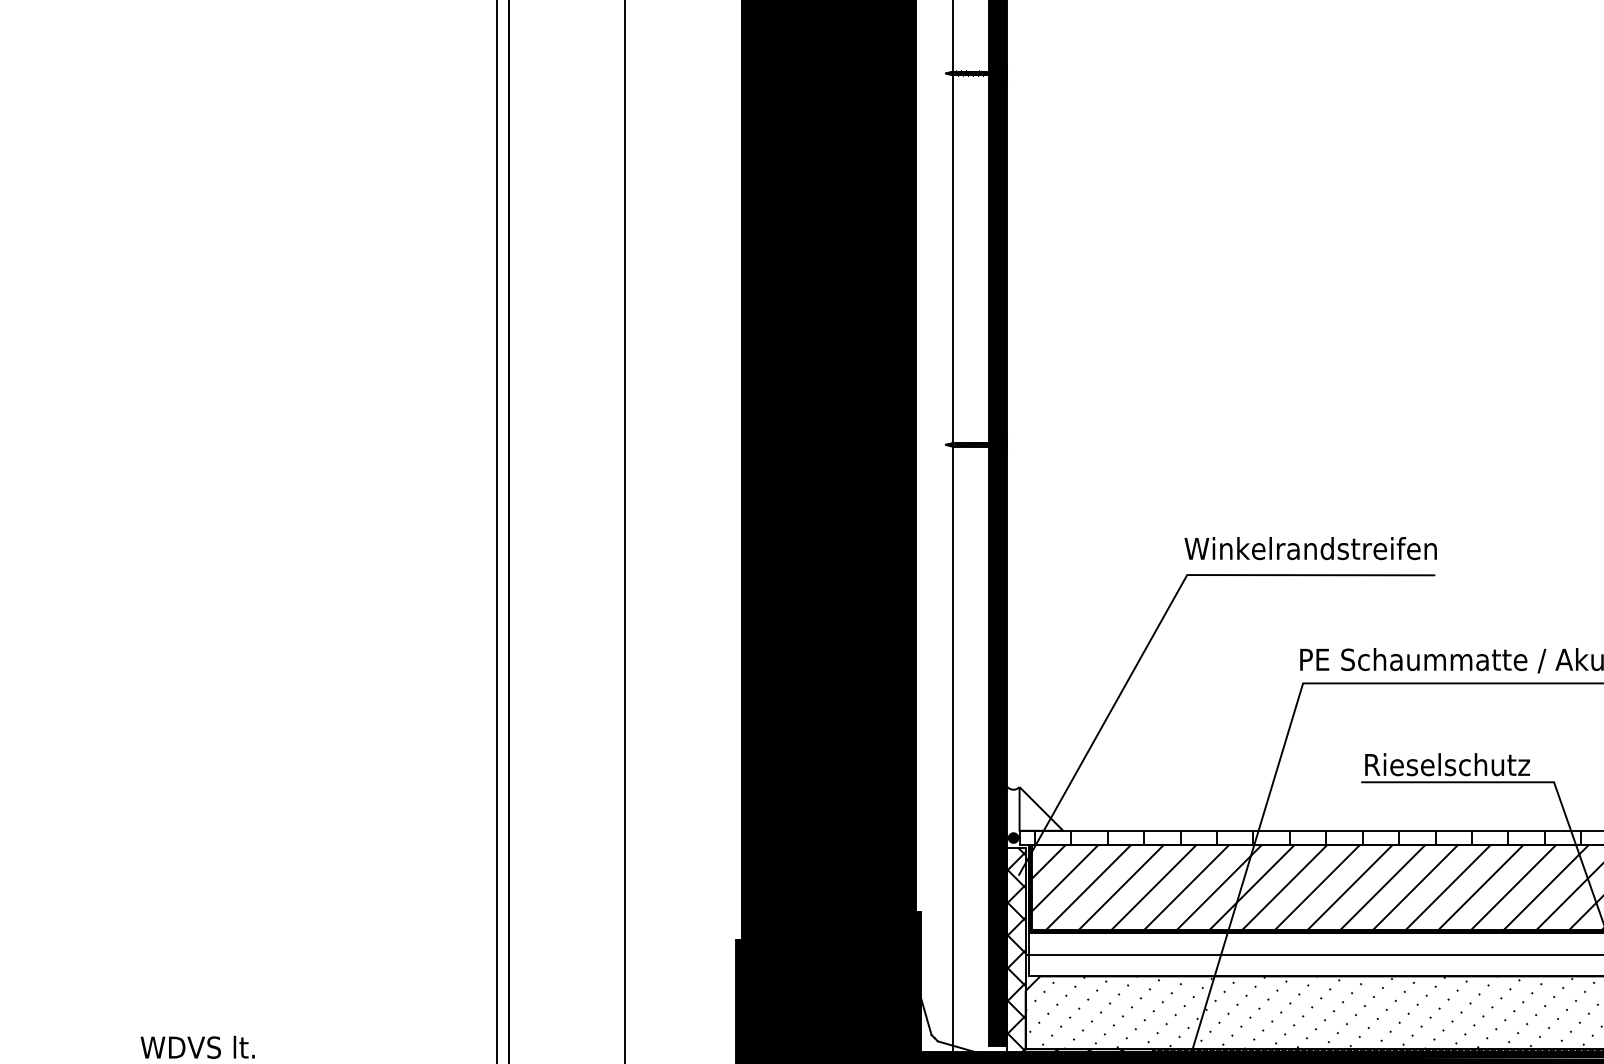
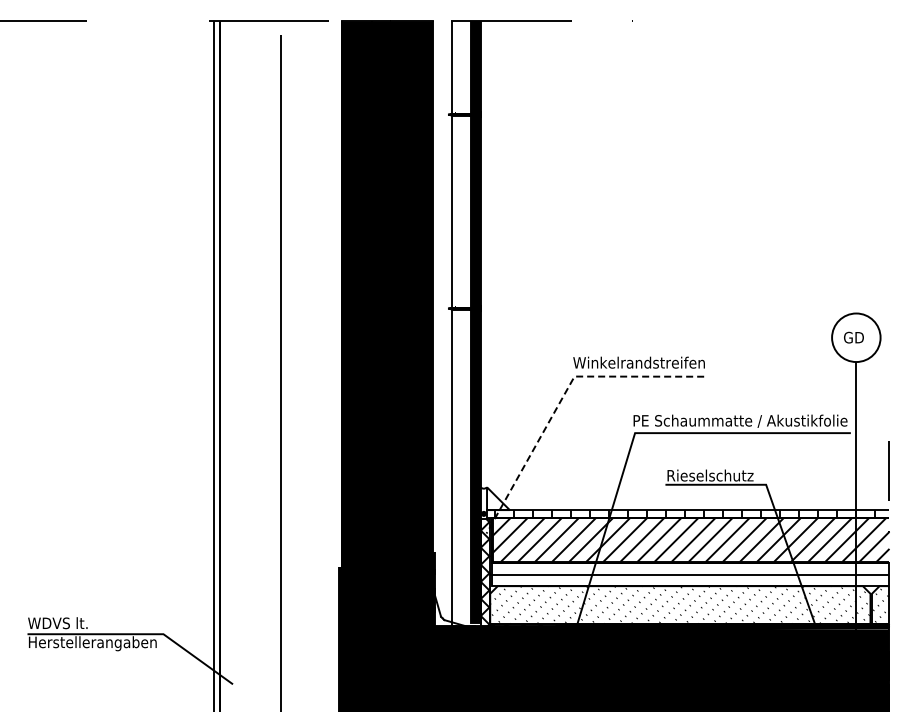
line: (1164, 617) -> (562, 398), solid -> dashed

